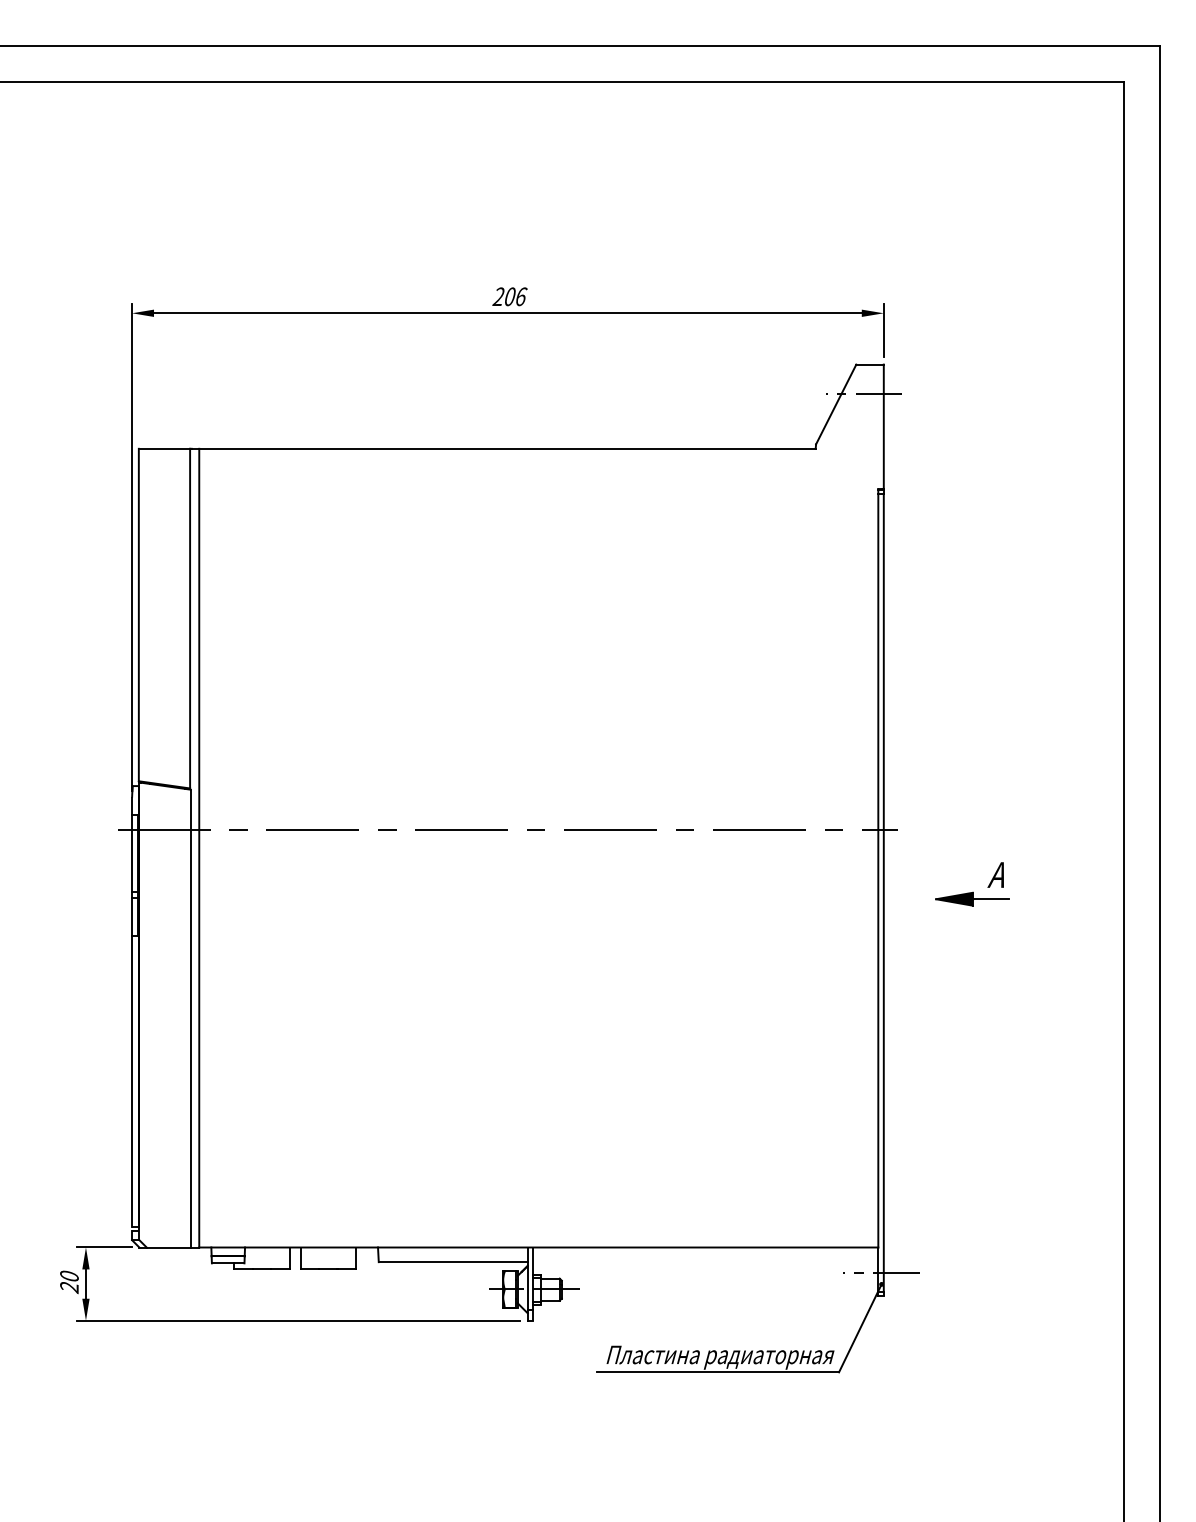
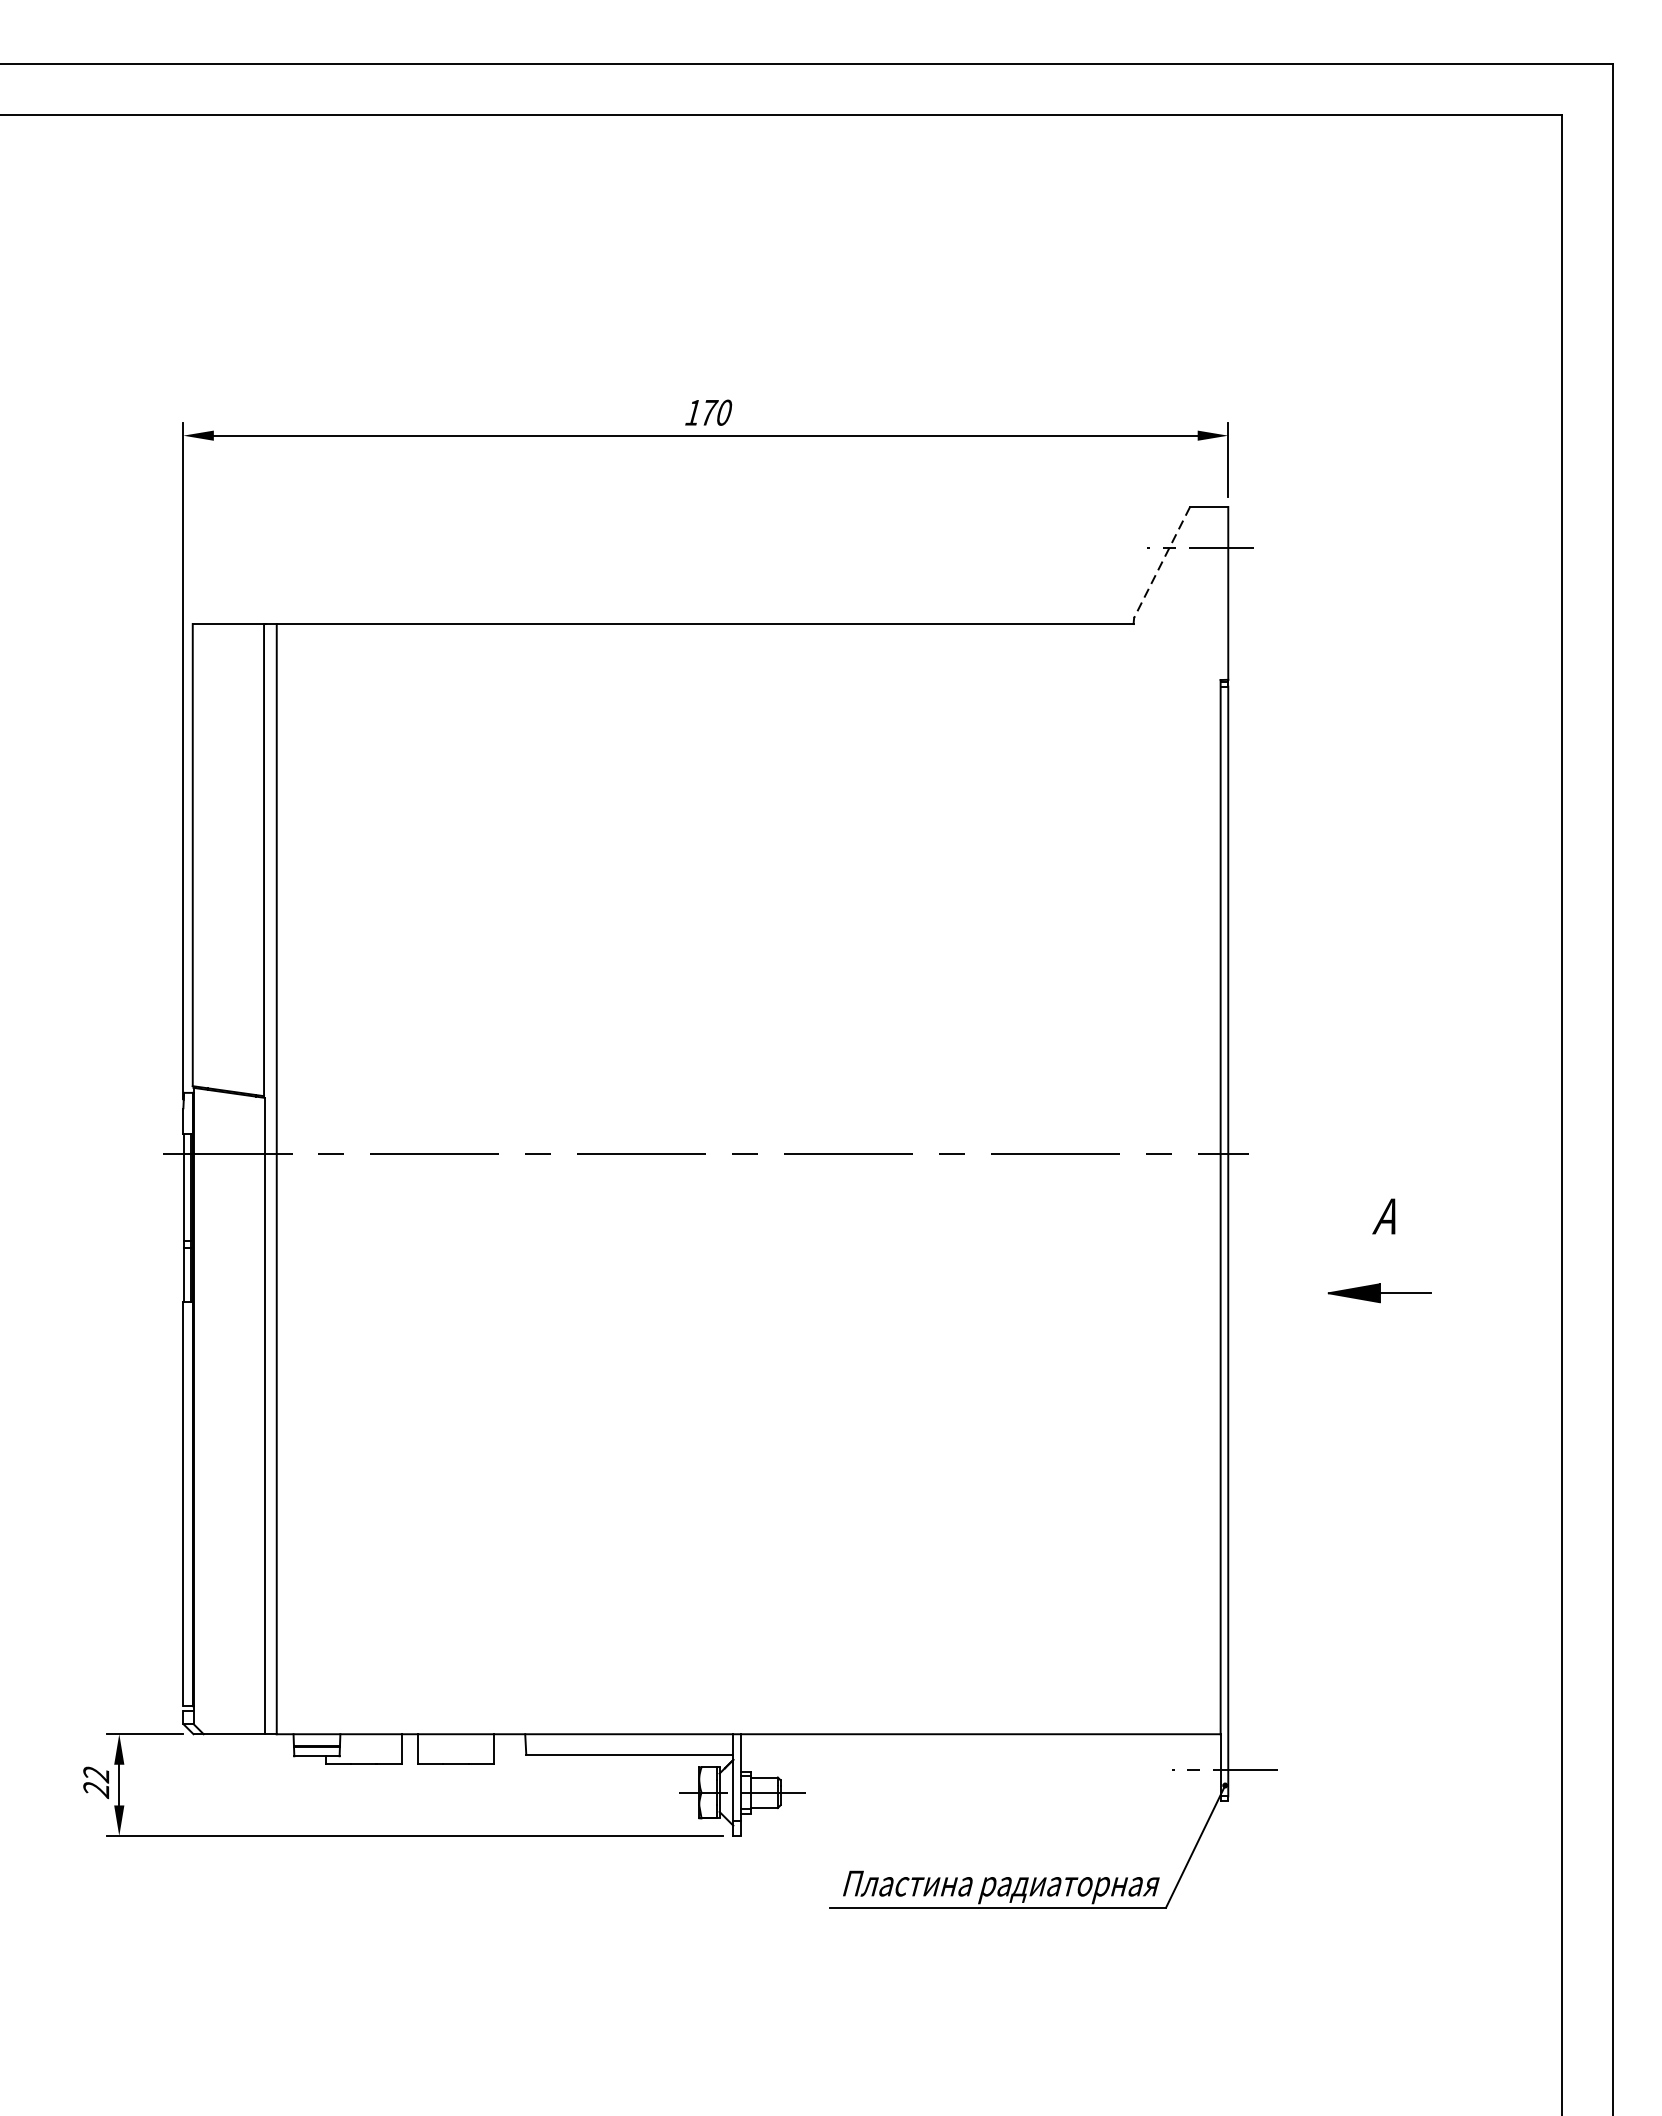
text: (509, 296) -> (707, 412), 206 -> 170
line: (836, 404) -> (1162, 562), solid -> dashed
part: (972, 898) -> (1379, 1292), moved
text: (69, 1276) -> (96, 1774), 20 -> 22

